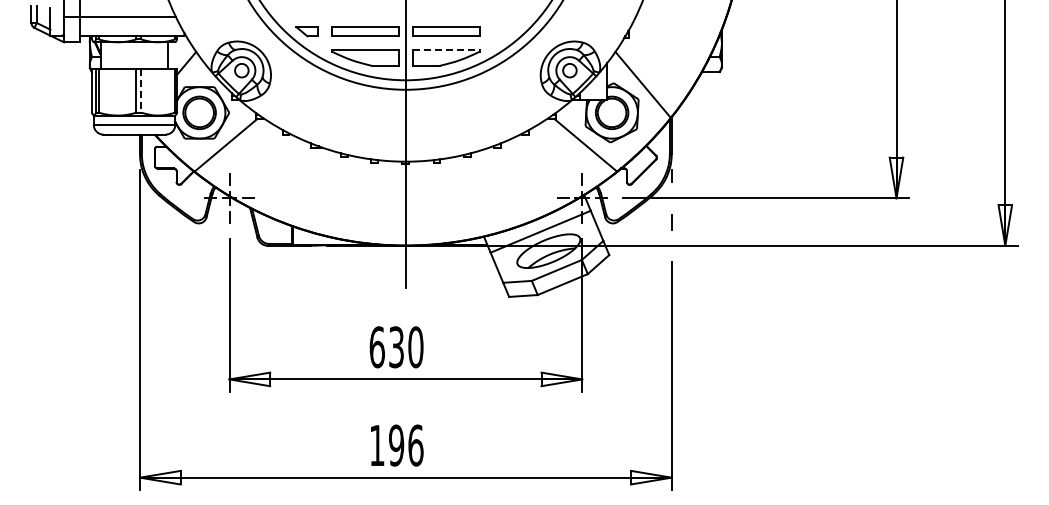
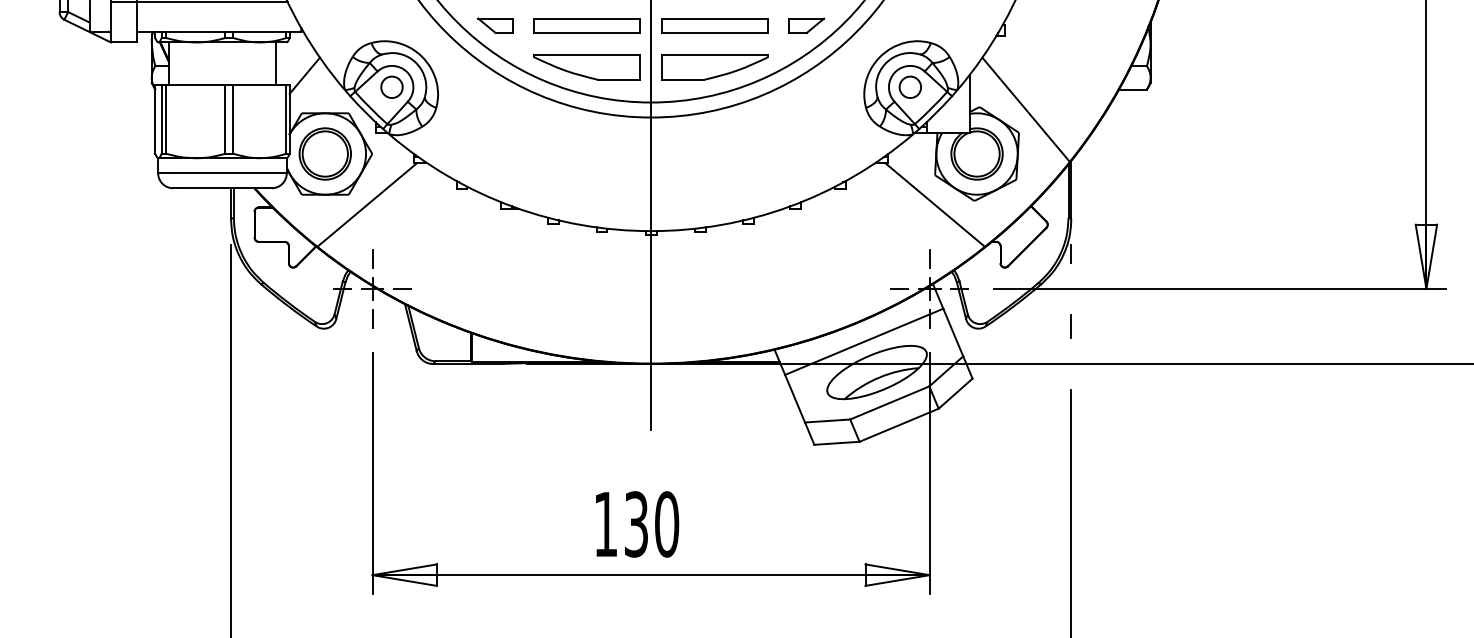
part: (504, 31) -> (807, 25), added
line: (446, 49) -> (715, 53), dashed -> solid
line: (141, 91) -> (233, 120), dashed -> solid
text: (376, 347) -> (604, 524), 630 -> 130

